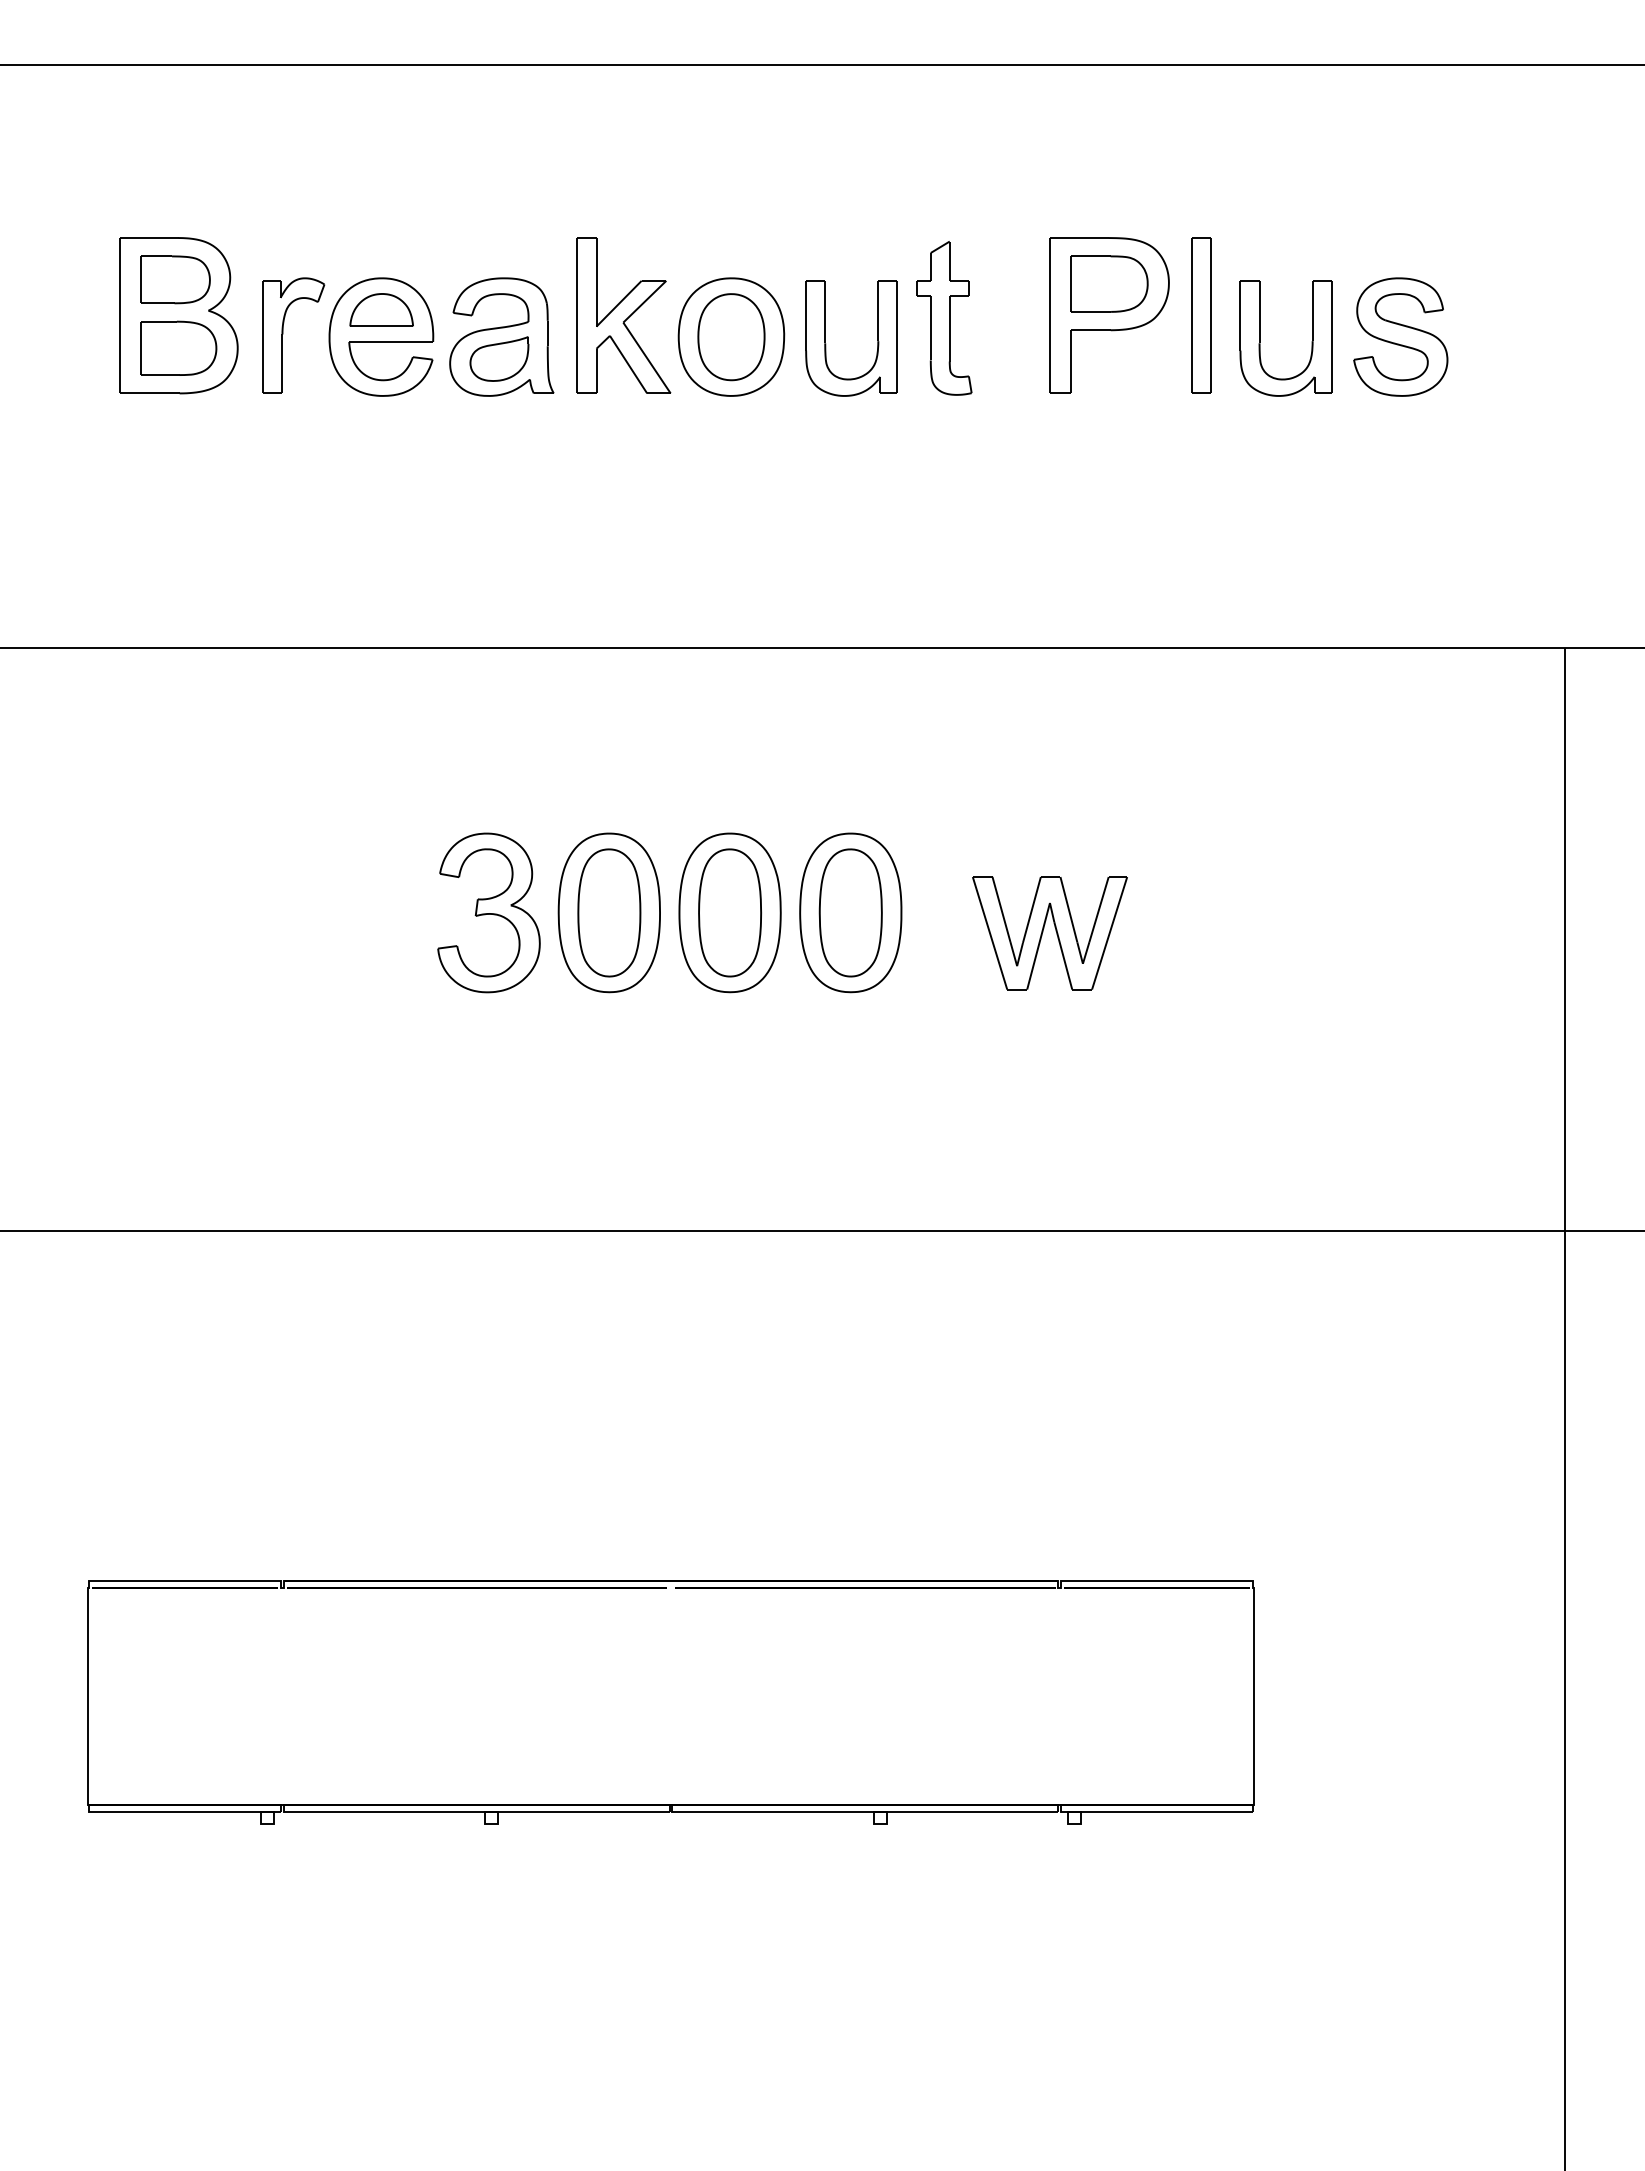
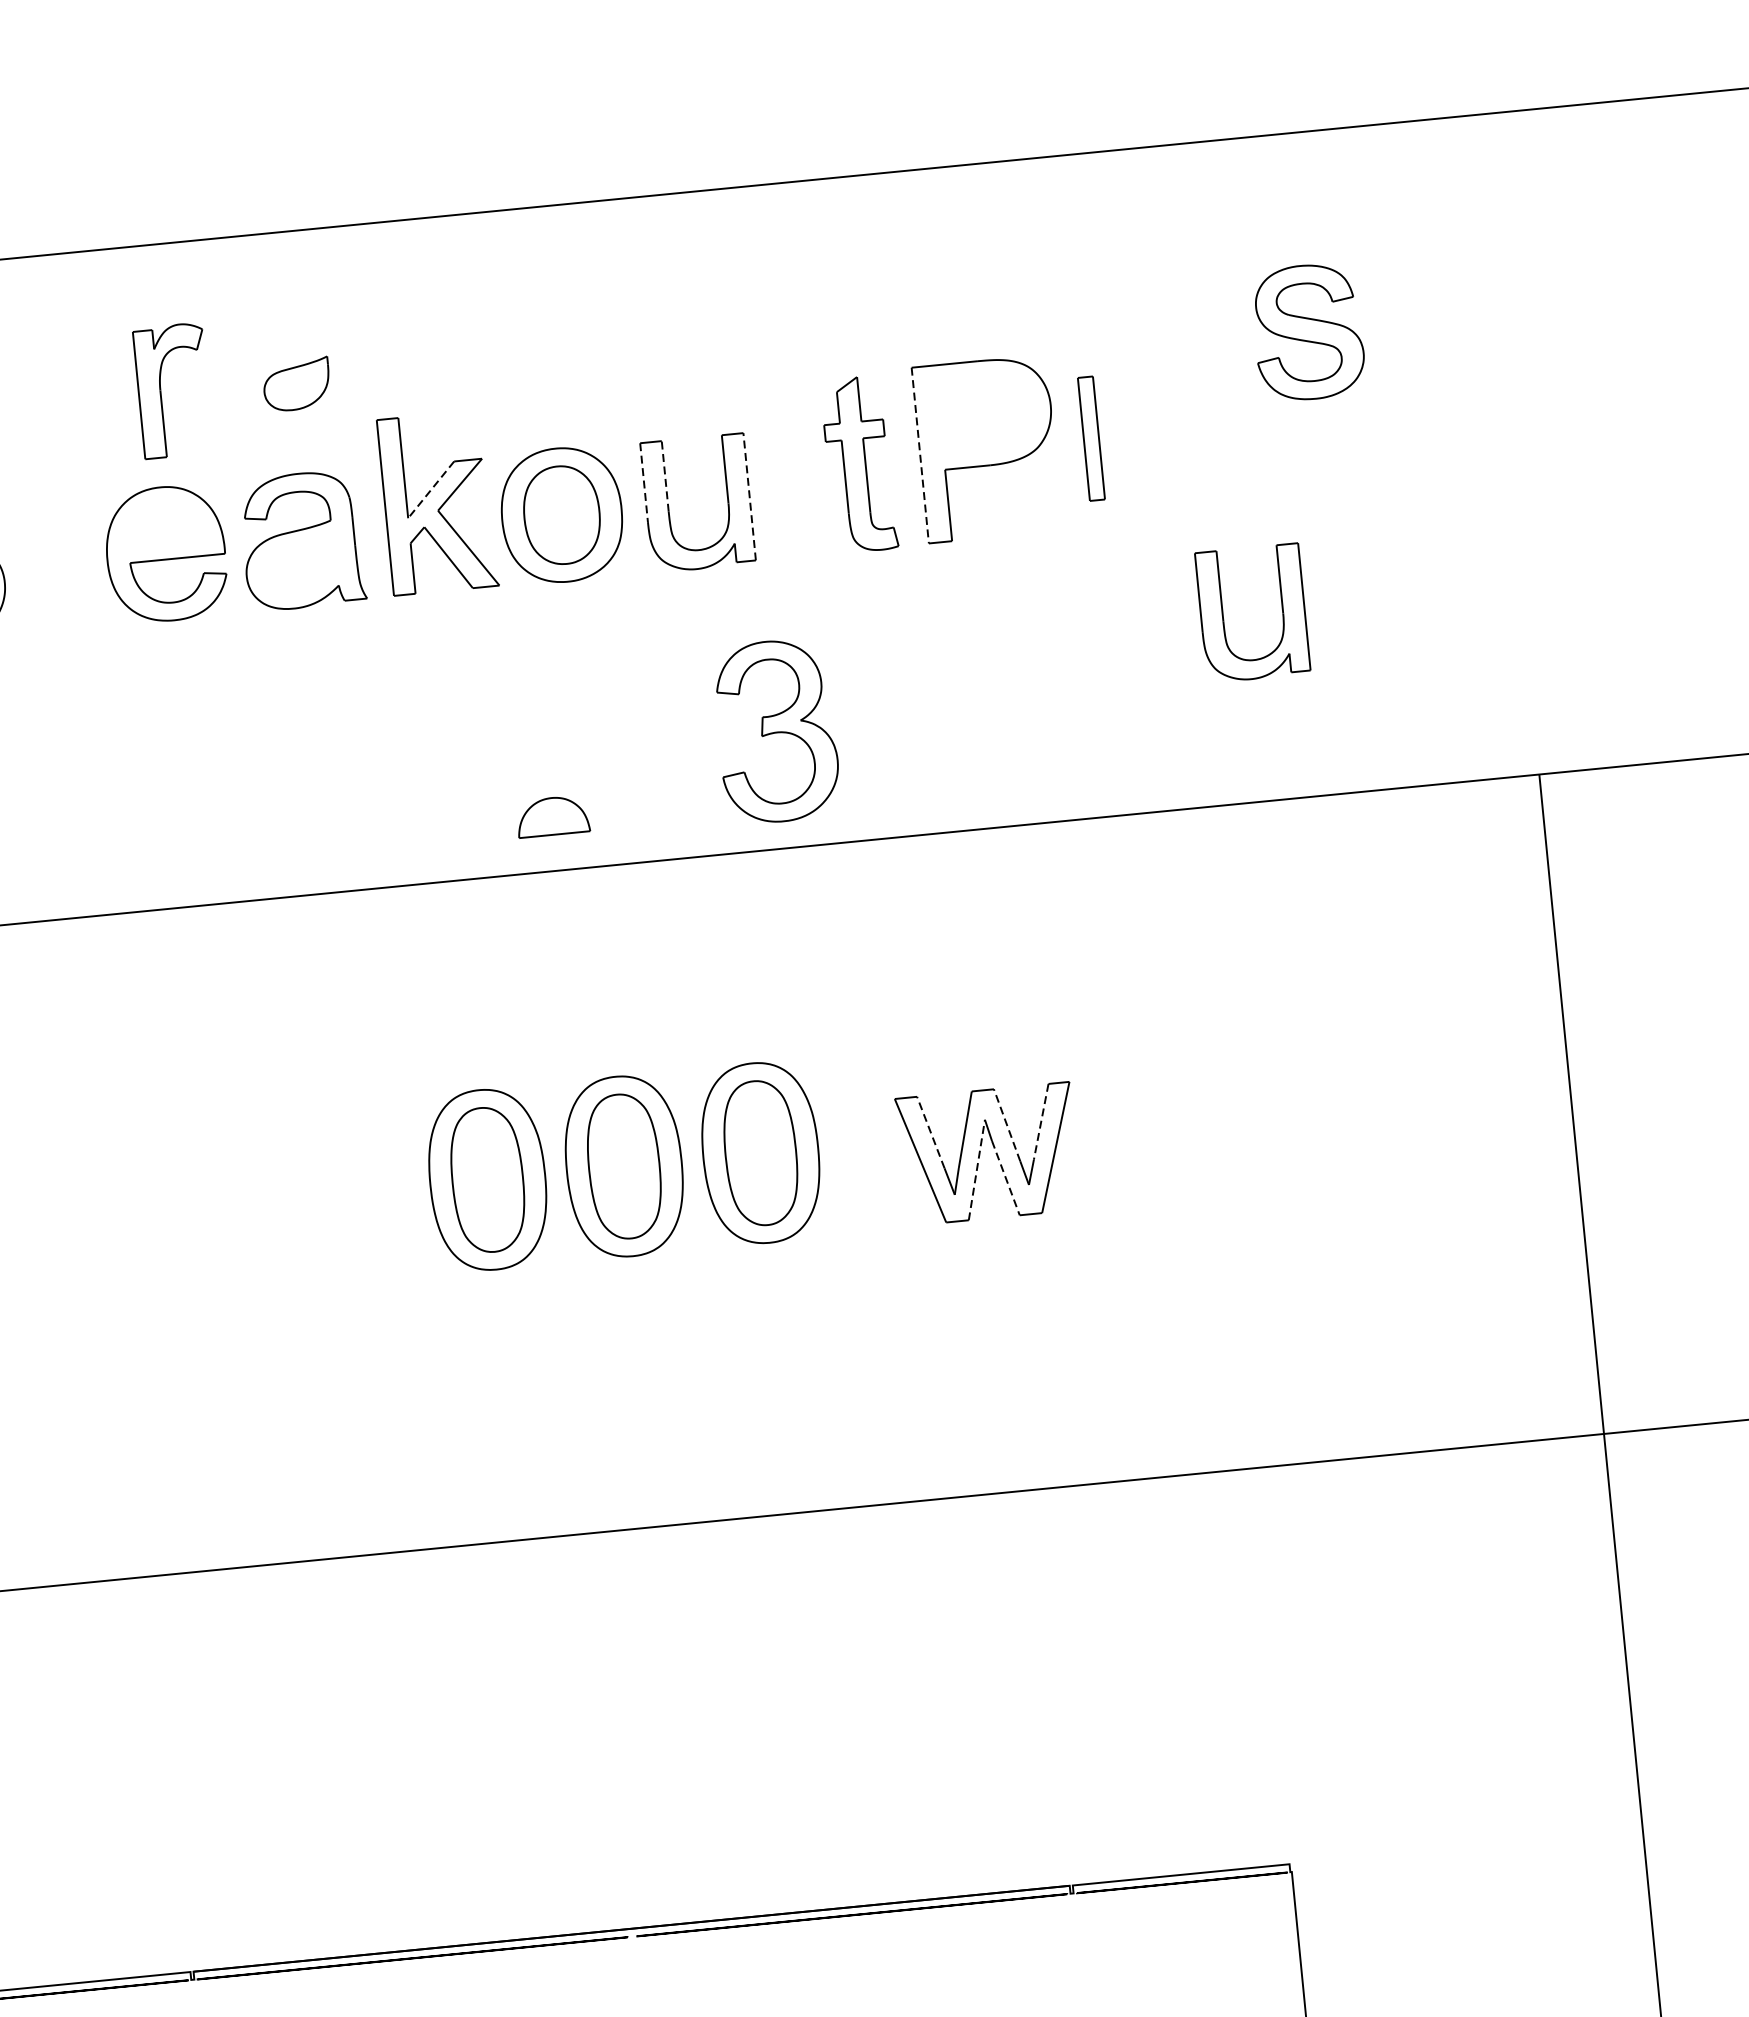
part: (1109, 283) -> (983, 412), removed
line: (618, 304) -> (430, 490), solid -> dashed
part: (381, 309) -> (552, 815), moved
line: (825, 311) -> (665, 475), solid -> dashed
line: (806, 315) -> (644, 482), solid -> dashed
line: (1050, 315) -> (920, 455), solid -> dashed
part: (1201, 315) -> (1091, 438), size x0.7
part: (944, 318) -> (859, 464), moved
part: (283, 334) -> (161, 390), moved
line: (897, 336) -> (749, 496), solid -> dashed
part: (1400, 336) -> (1307, 331), moved
part: (1260, 338) -> (1223, 616), moved
part: (499, 358) -> (296, 384), moved
line: (1001, 909) -> (930, 1132), solid -> dashed
line: (1068, 909) -> (1006, 1125), solid -> dashed
line: (1099, 909) -> (1041, 1121), solid -> dashed
part: (488, 912) -> (776, 730), moved
line: (1038, 946) -> (976, 1170), solid -> dashed
line: (1063, 955) -> (1006, 1177), solid -> dashed

